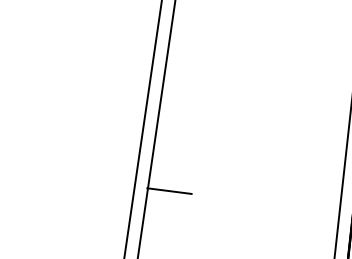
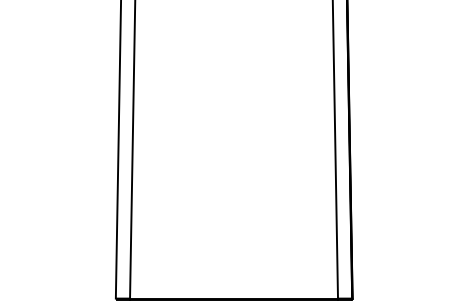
line: (169, 191) -> (154, 217), removed

